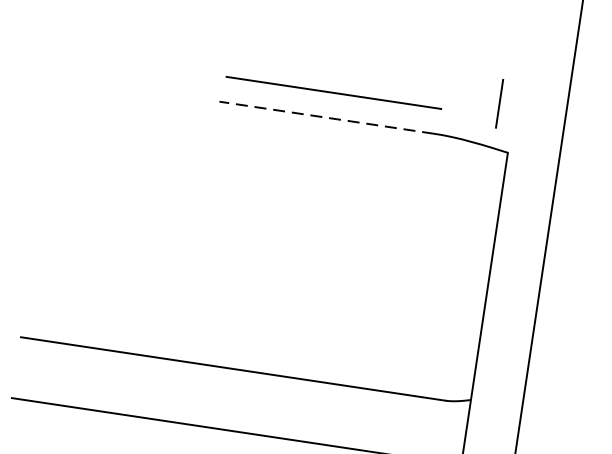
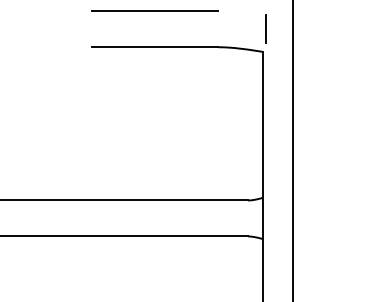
line: (333, 91) -> (154, 10), moved
line: (499, 102) -> (265, 28), moved
line: (325, 118) -> (154, 47), dashed -> solid

